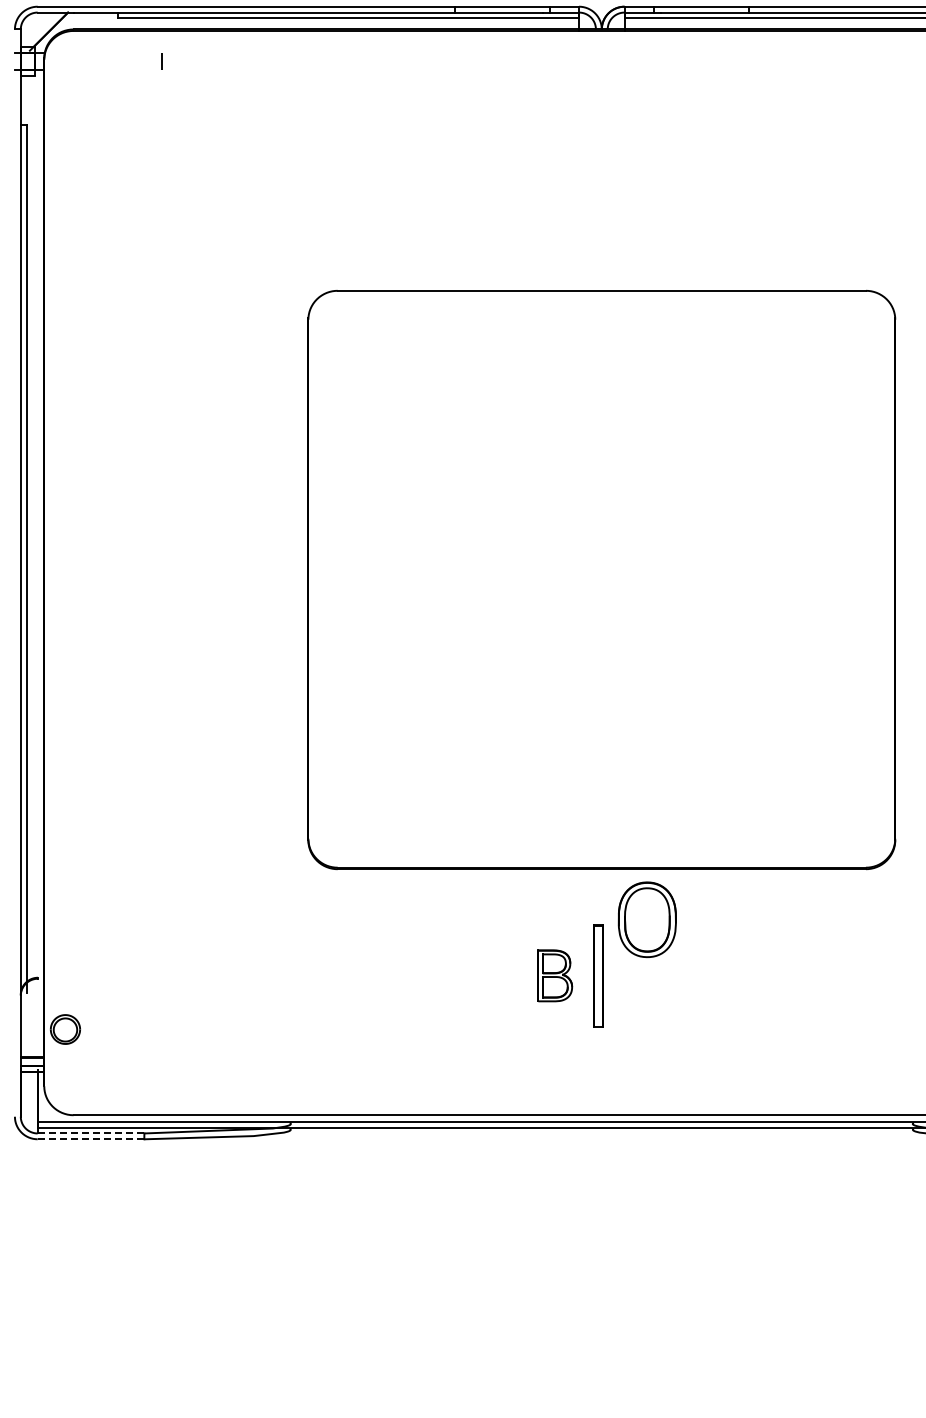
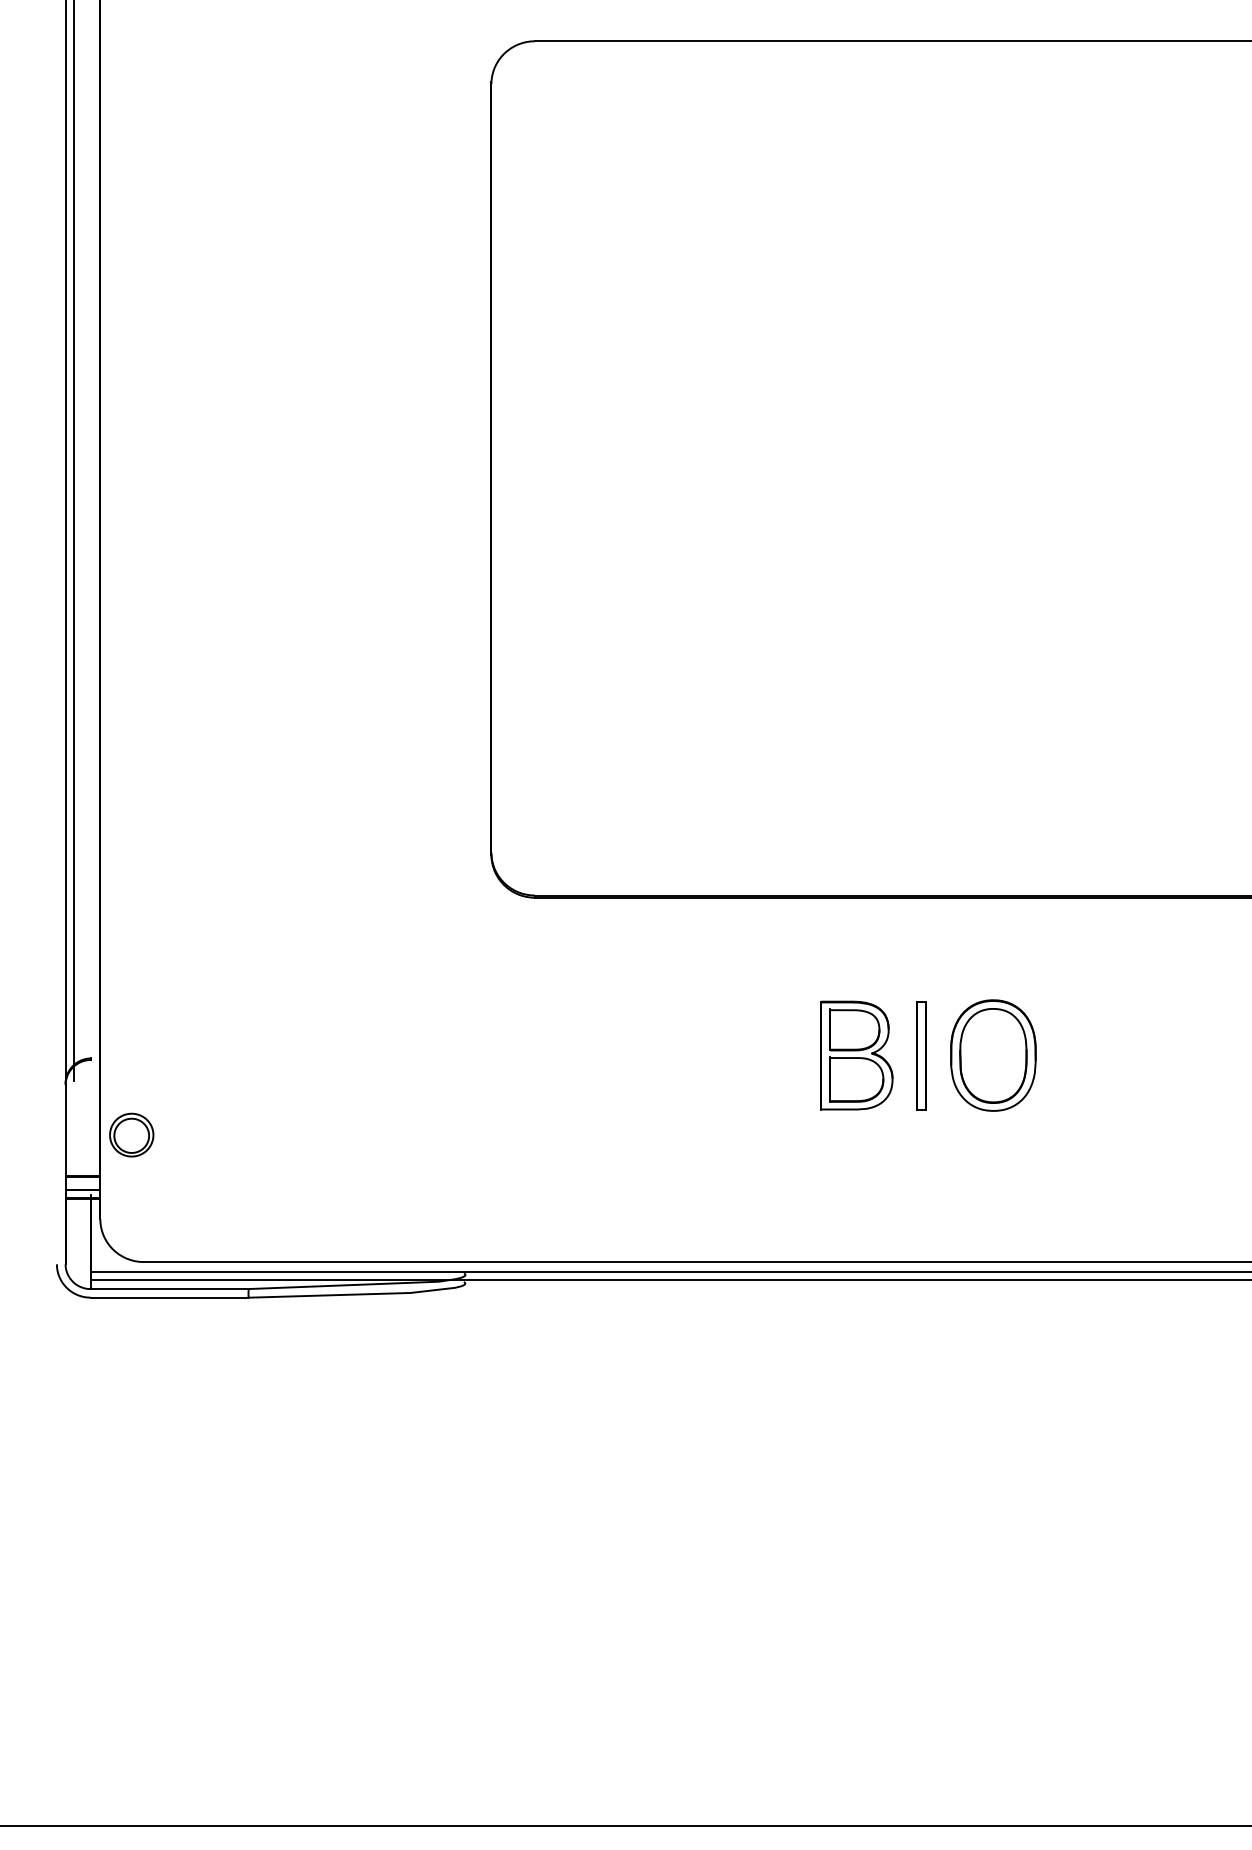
part: (646, 919) -> (992, 1055), moved
part: (555, 975) -> (857, 1055), size x1.43
part: (598, 975) -> (921, 1055), size x0.71
line: (91, 1133) -> (170, 1289), dashed -> solid
line: (90, 1139) -> (168, 1297), dashed -> solid

